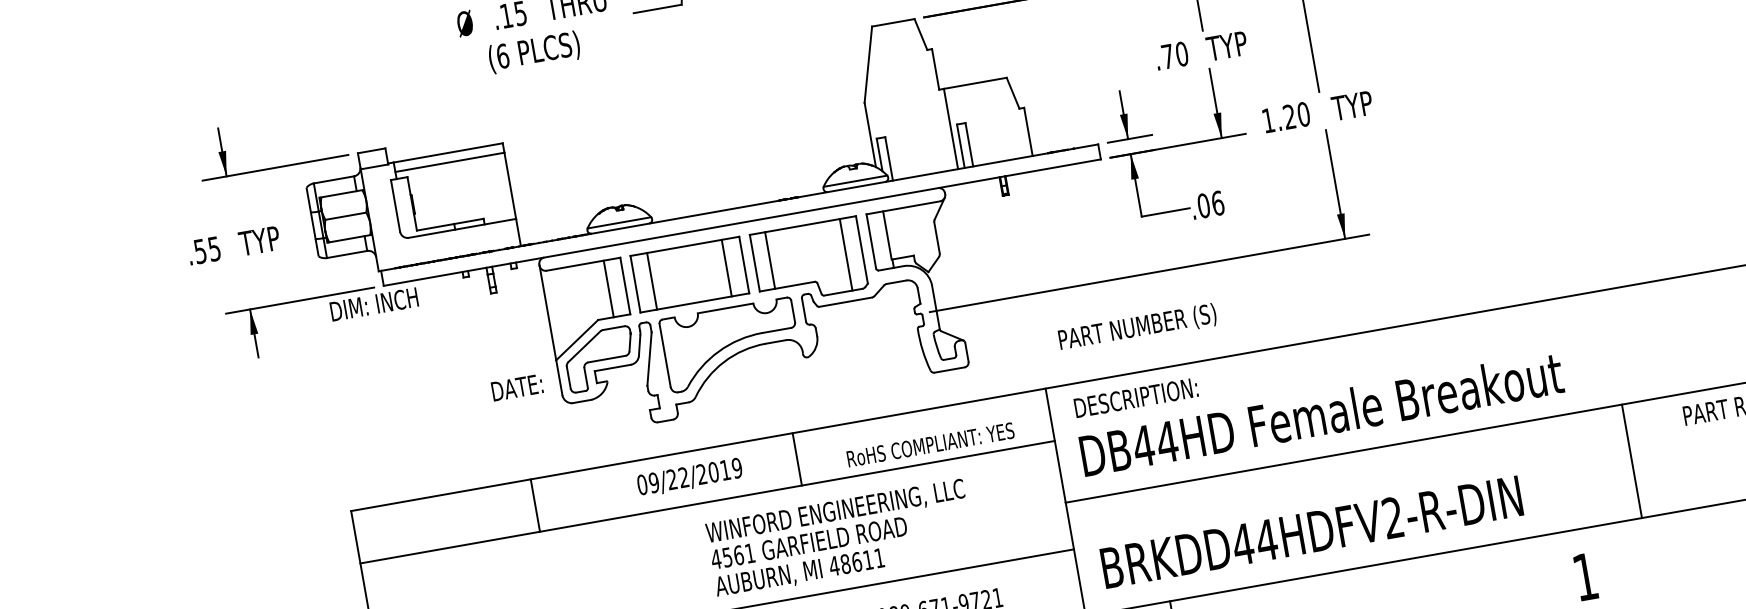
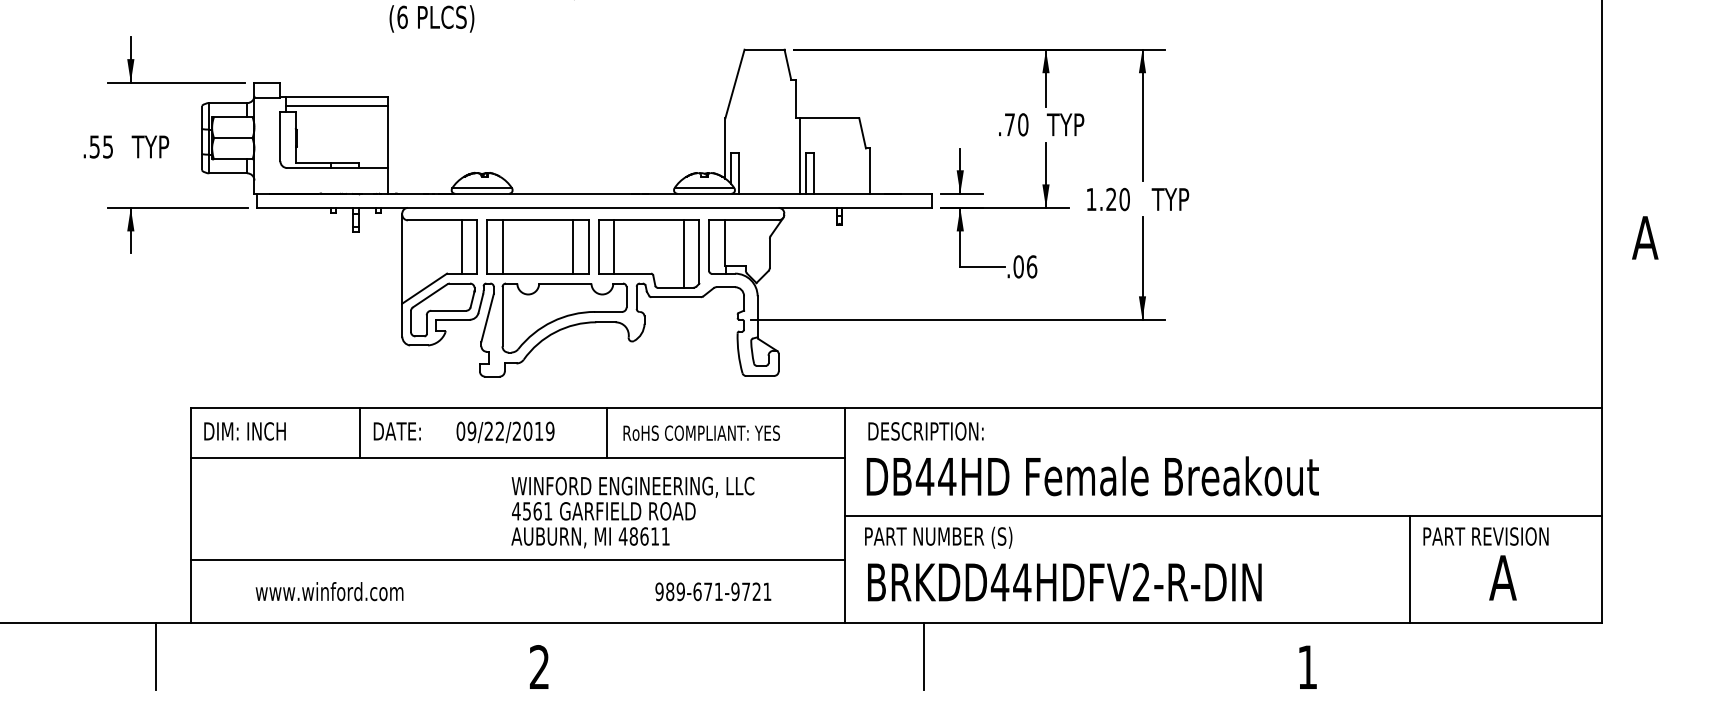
text: (373, 304) -> (244, 431), moved
text: (1137, 327) -> (938, 537), moved
text: (516, 387) -> (396, 431), moved
text: (930, 444) -> (701, 432), moved
line: (1631, 460) -> (1409, 568), moved

